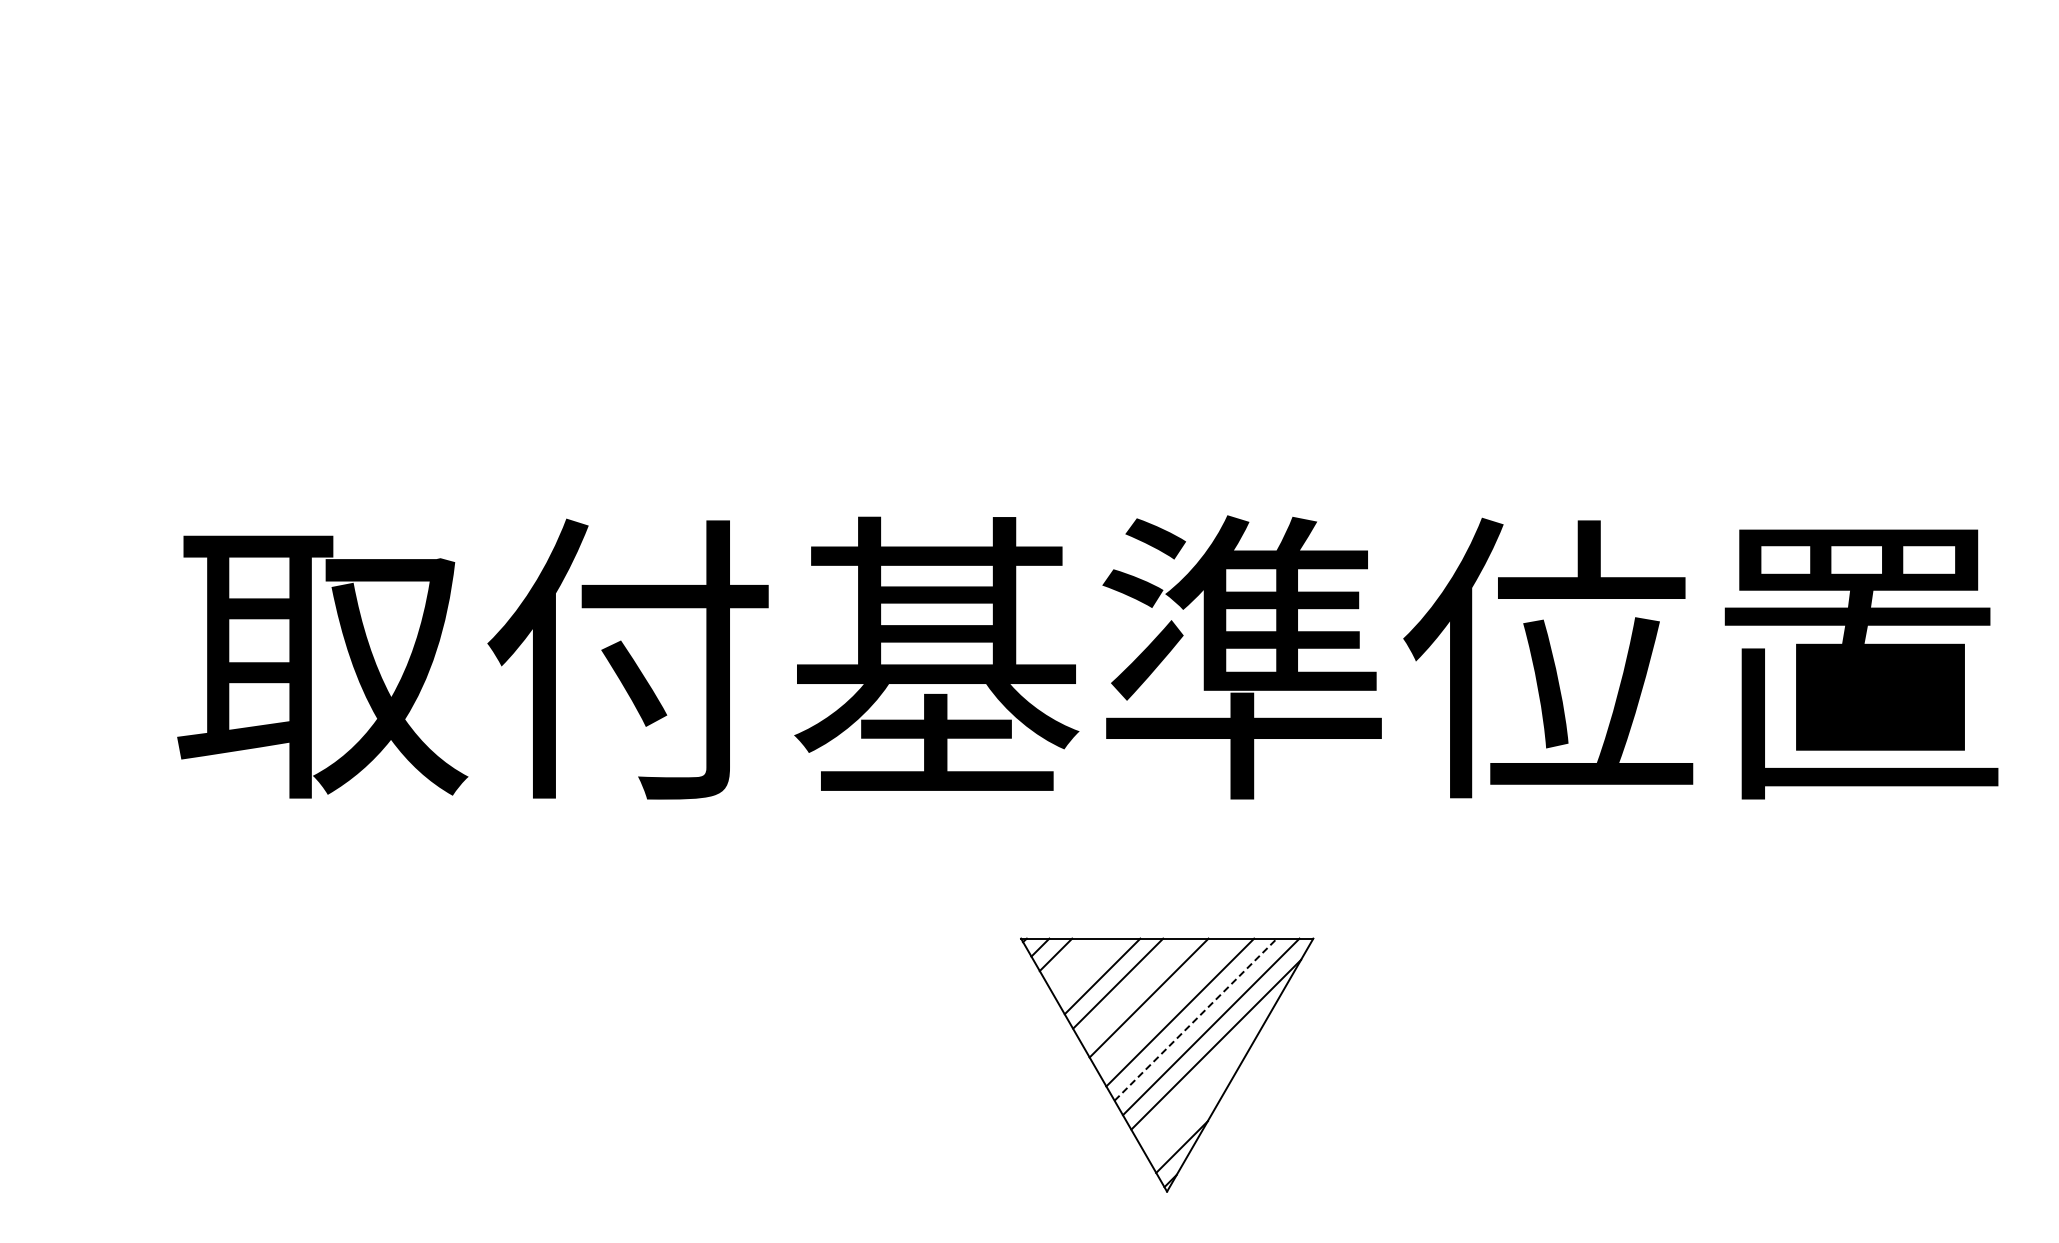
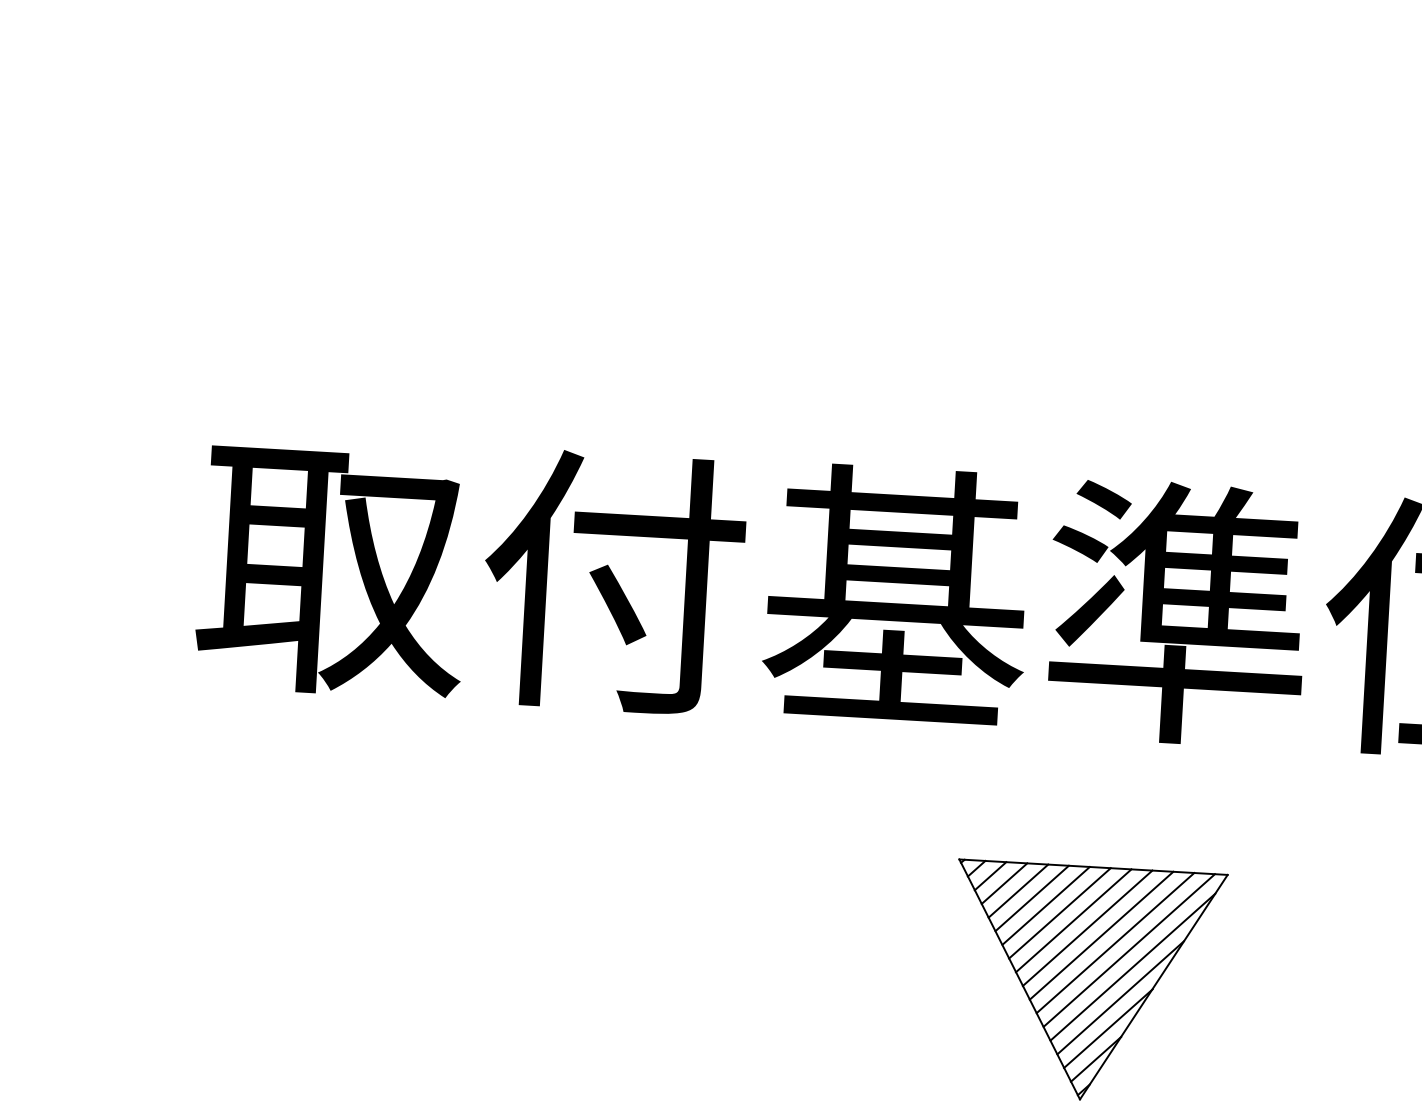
line: (1071, 961) -> (1004, 883), added
line: (1086, 969) -> (1017, 891), added
line: (1133, 990) -> (1059, 913), added
line: (1164, 1005) -> (1087, 928), added
line: (1195, 1019) -> (1115, 942), dashed -> solid
line: (1204, 1078) -> (1120, 997), added
line: (1193, 1112) -> (1108, 1028), added

